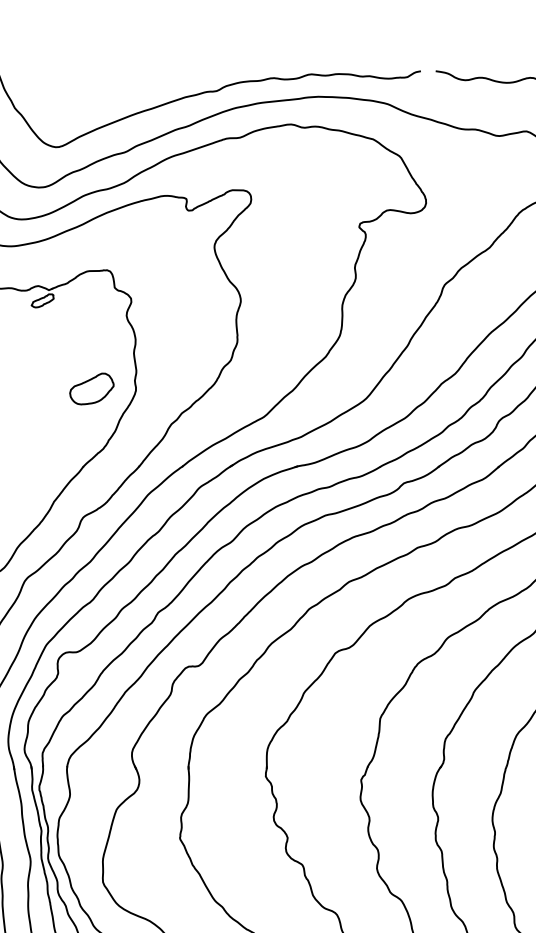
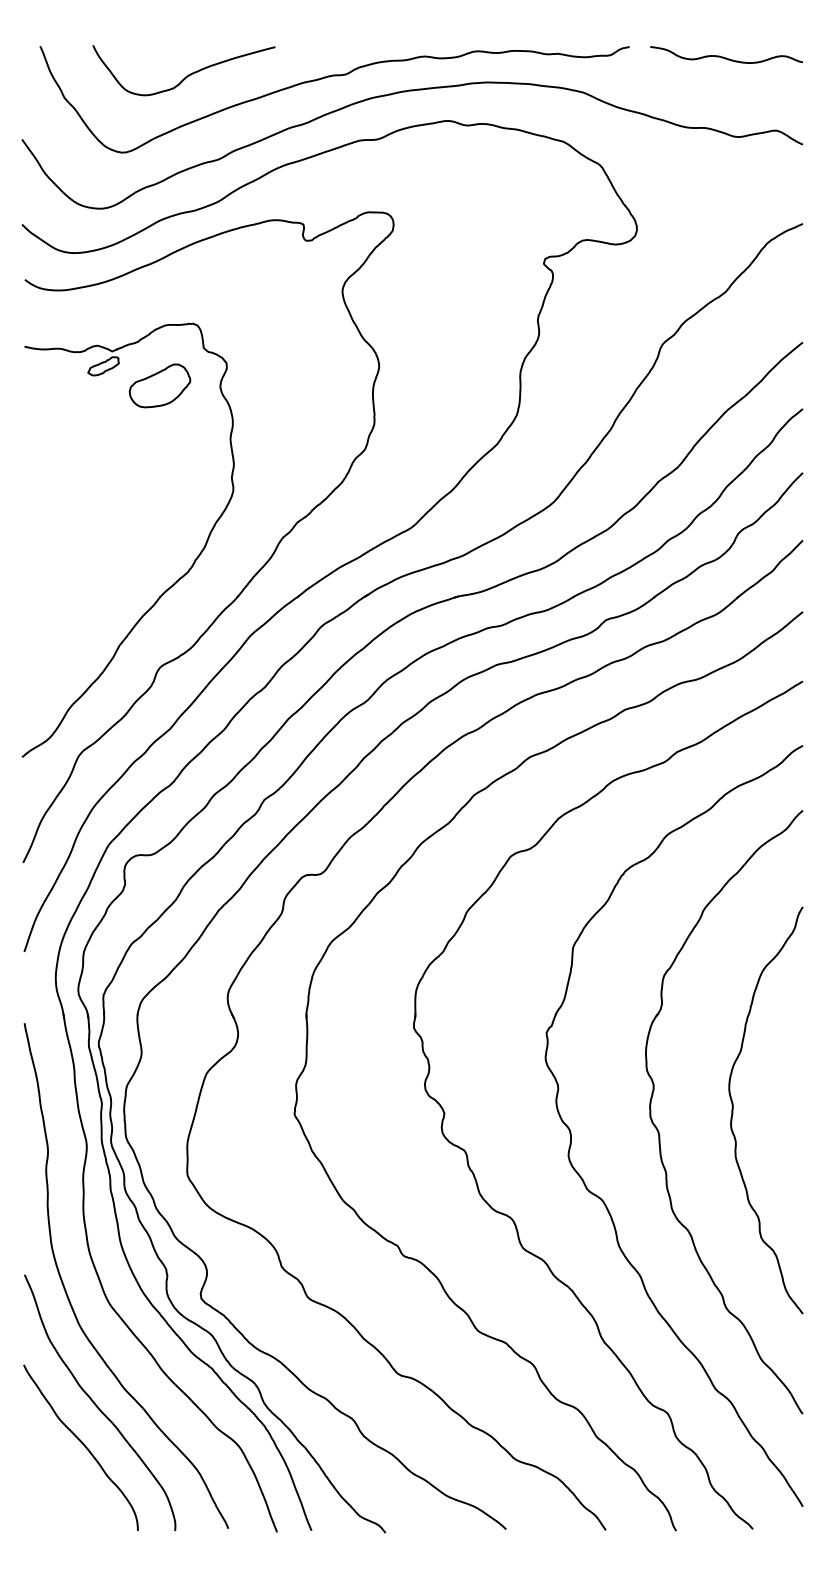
curve: (101, 92) -> (185, 76), added
part: (91, 388) -> (159, 385), moved

